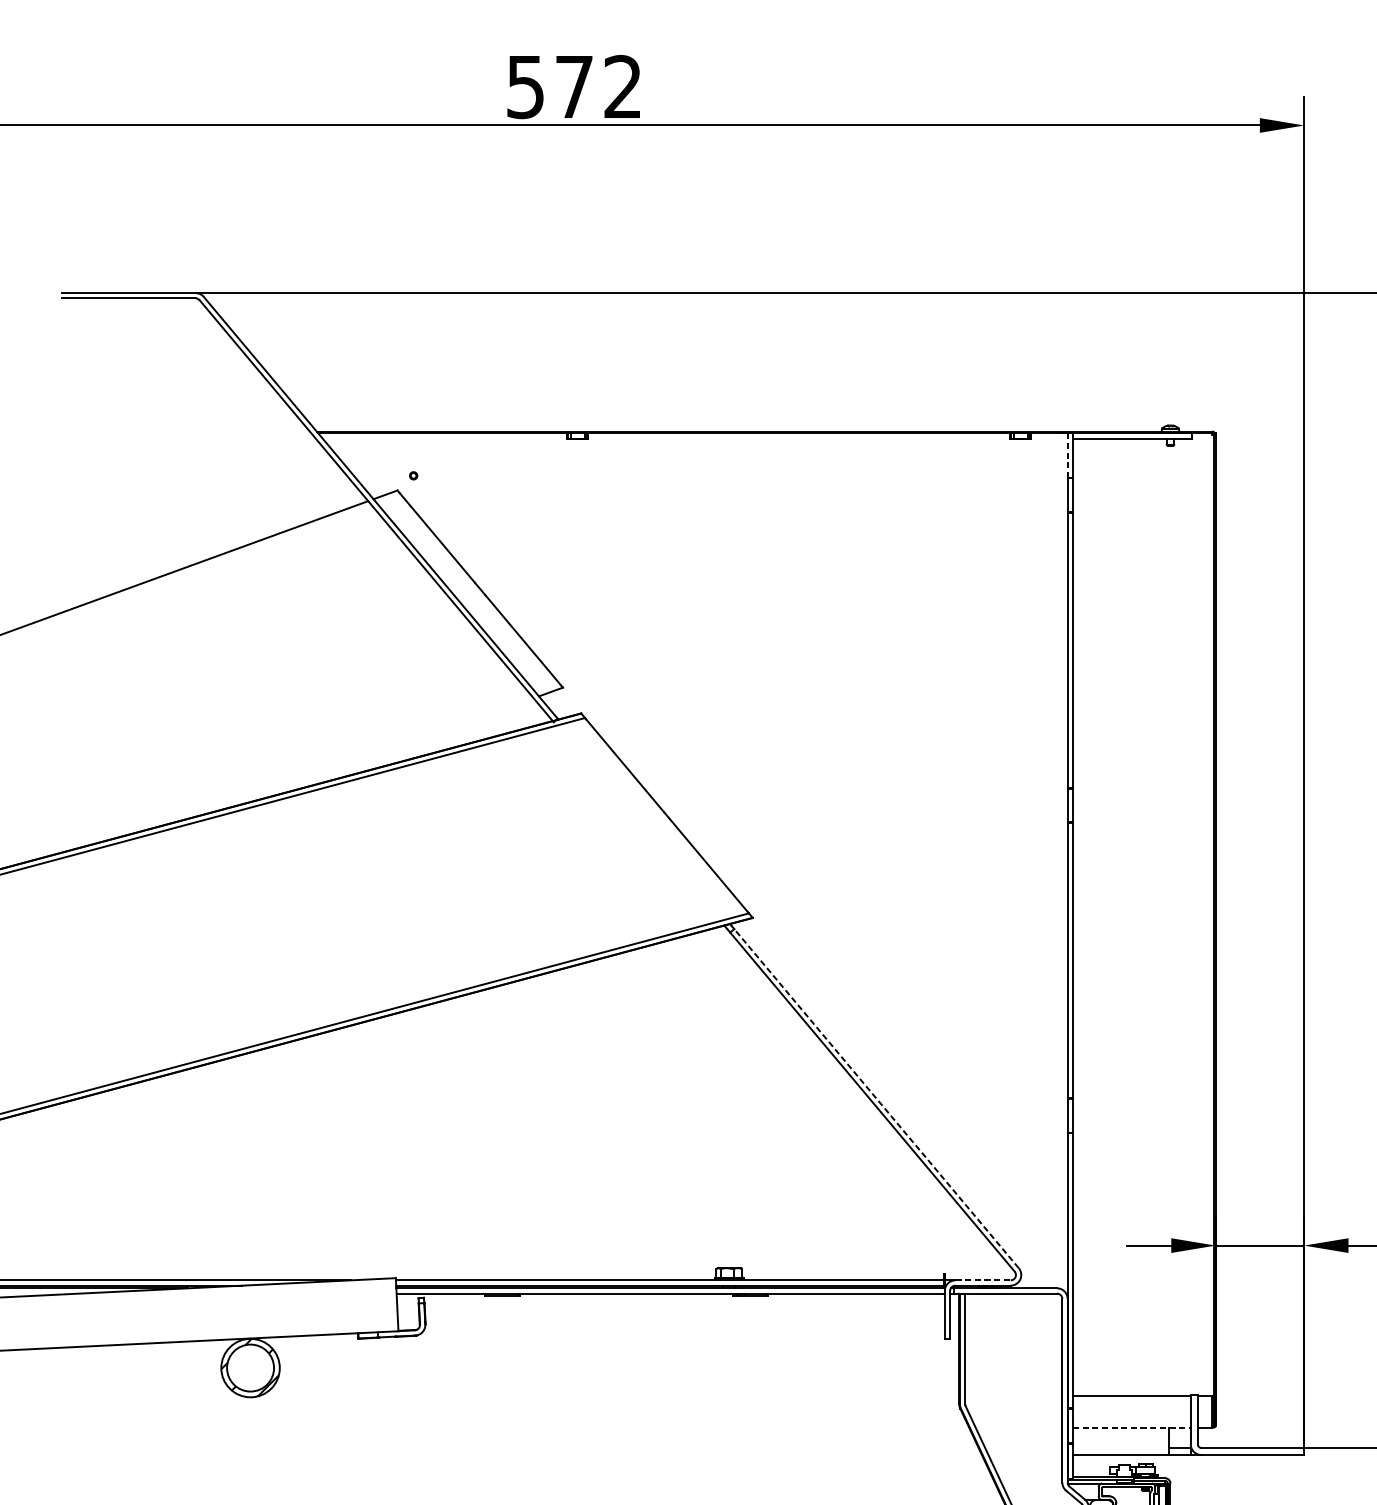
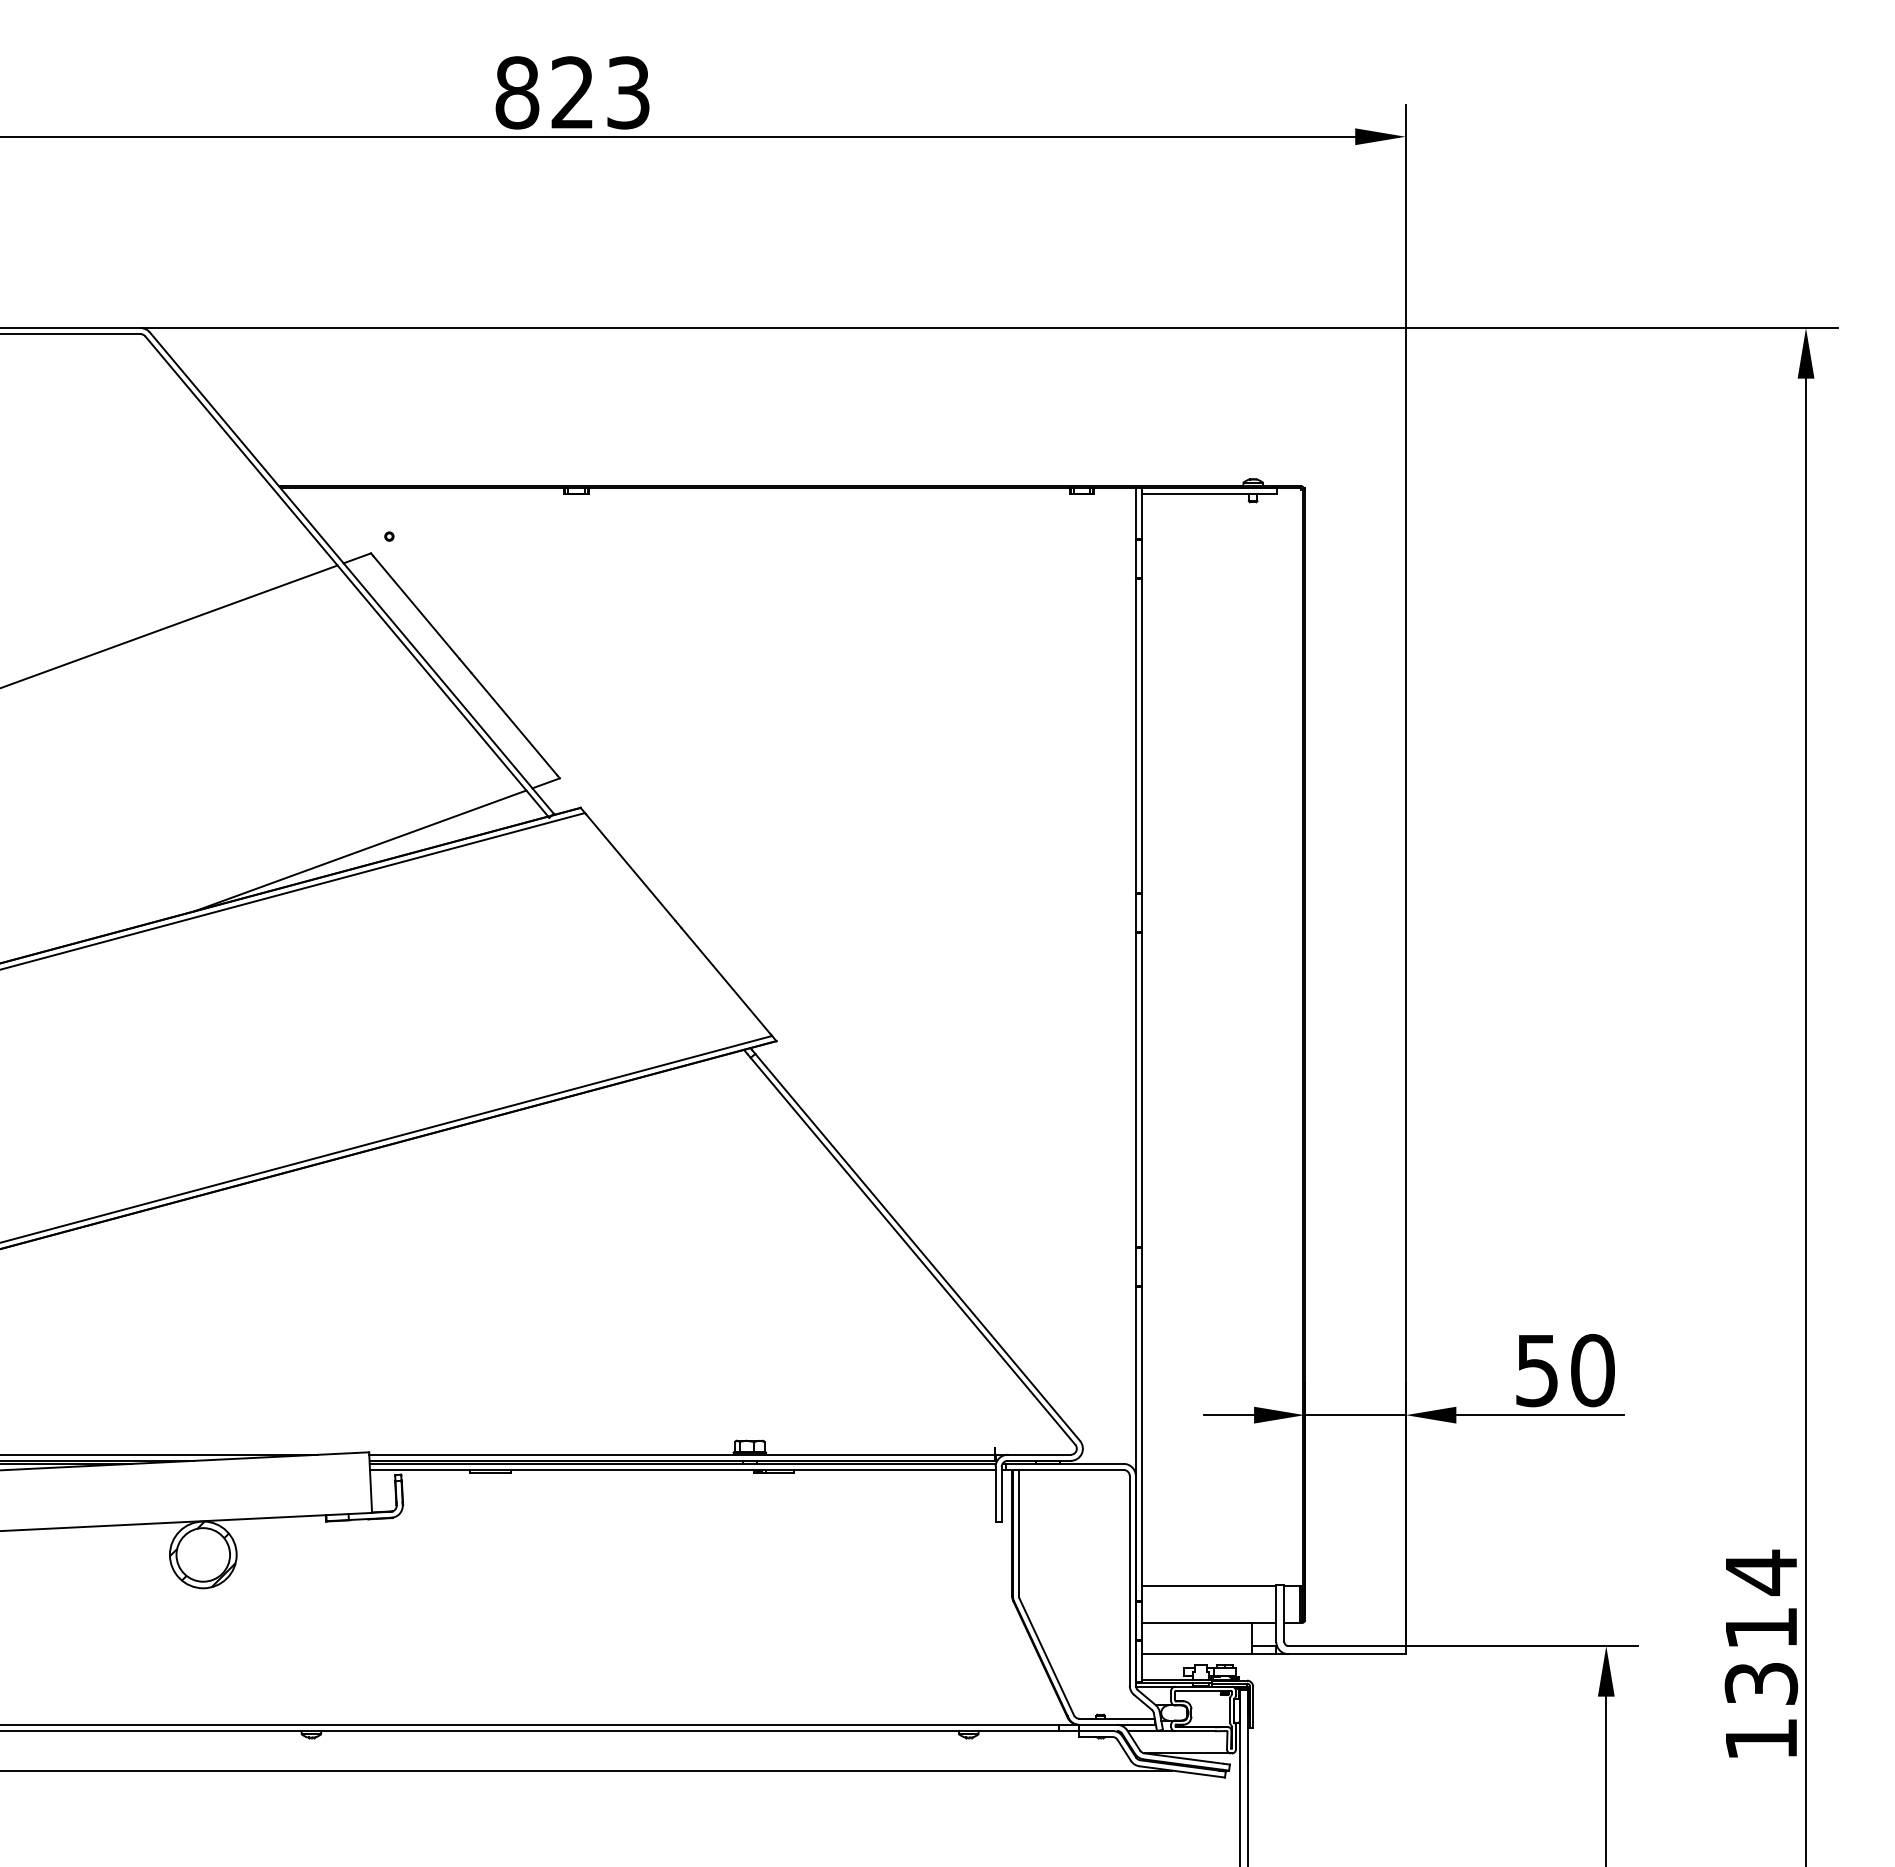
text: (574, 86) -> (572, 92), 572 -> 823
line: (1067, 455) -> (1135, 513), dashed -> solid
line: (388, 750) -> (360, 850), added
line: (876, 1098) -> (917, 1247), dashed -> solid
line: (983, 1280) -> (1039, 1454), dashed -> solid
line: (1132, 1427) -> (1209, 1622), dashed -> solid

